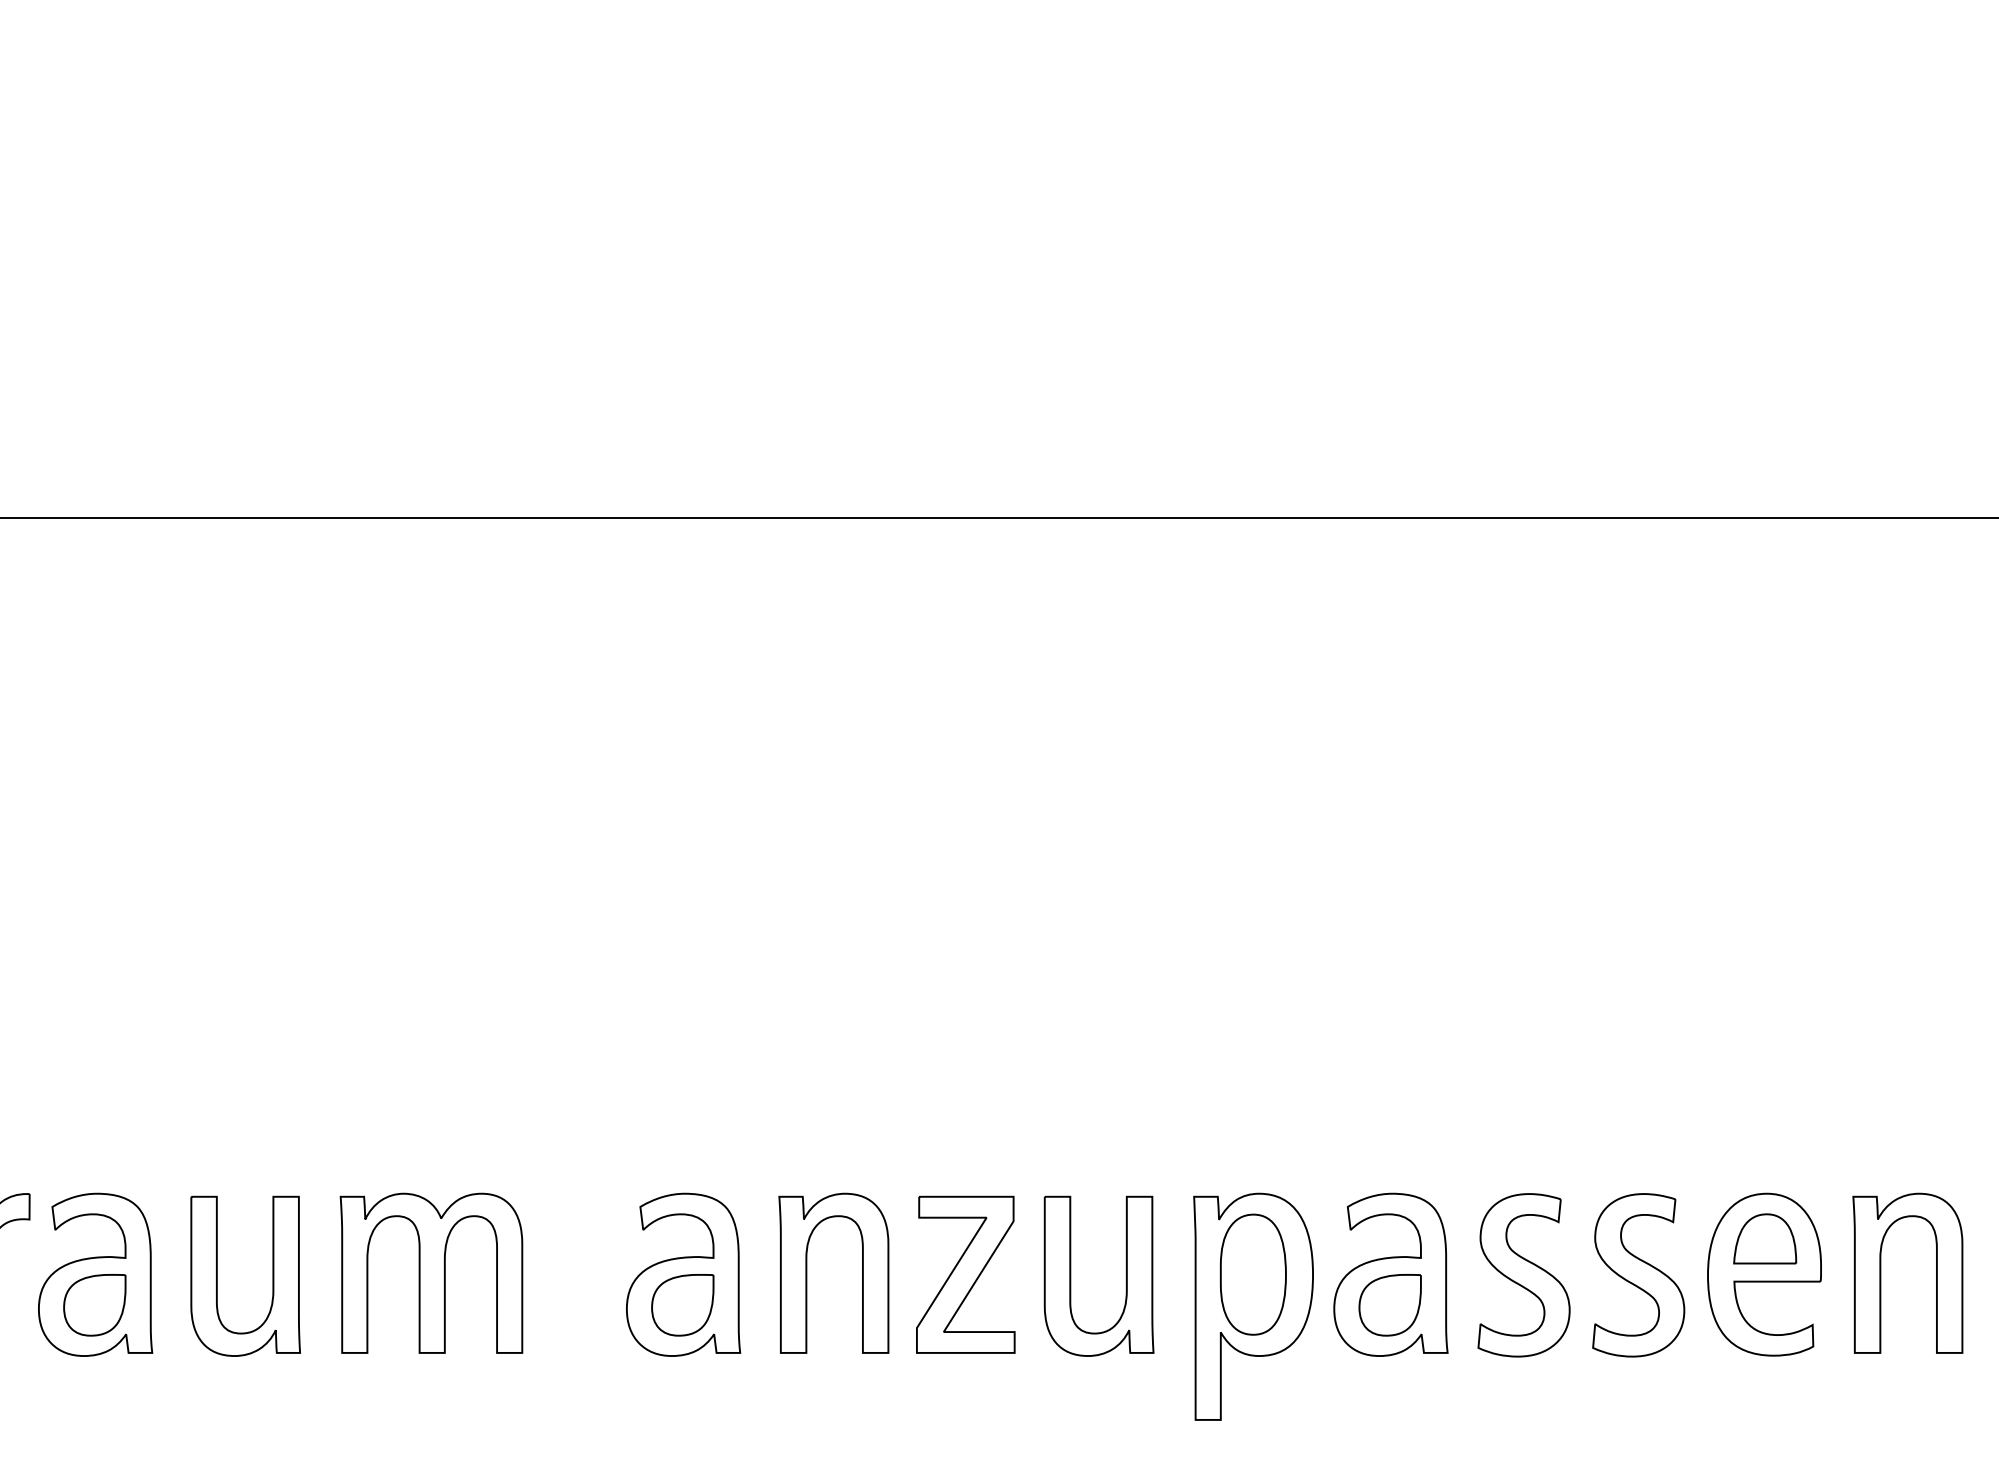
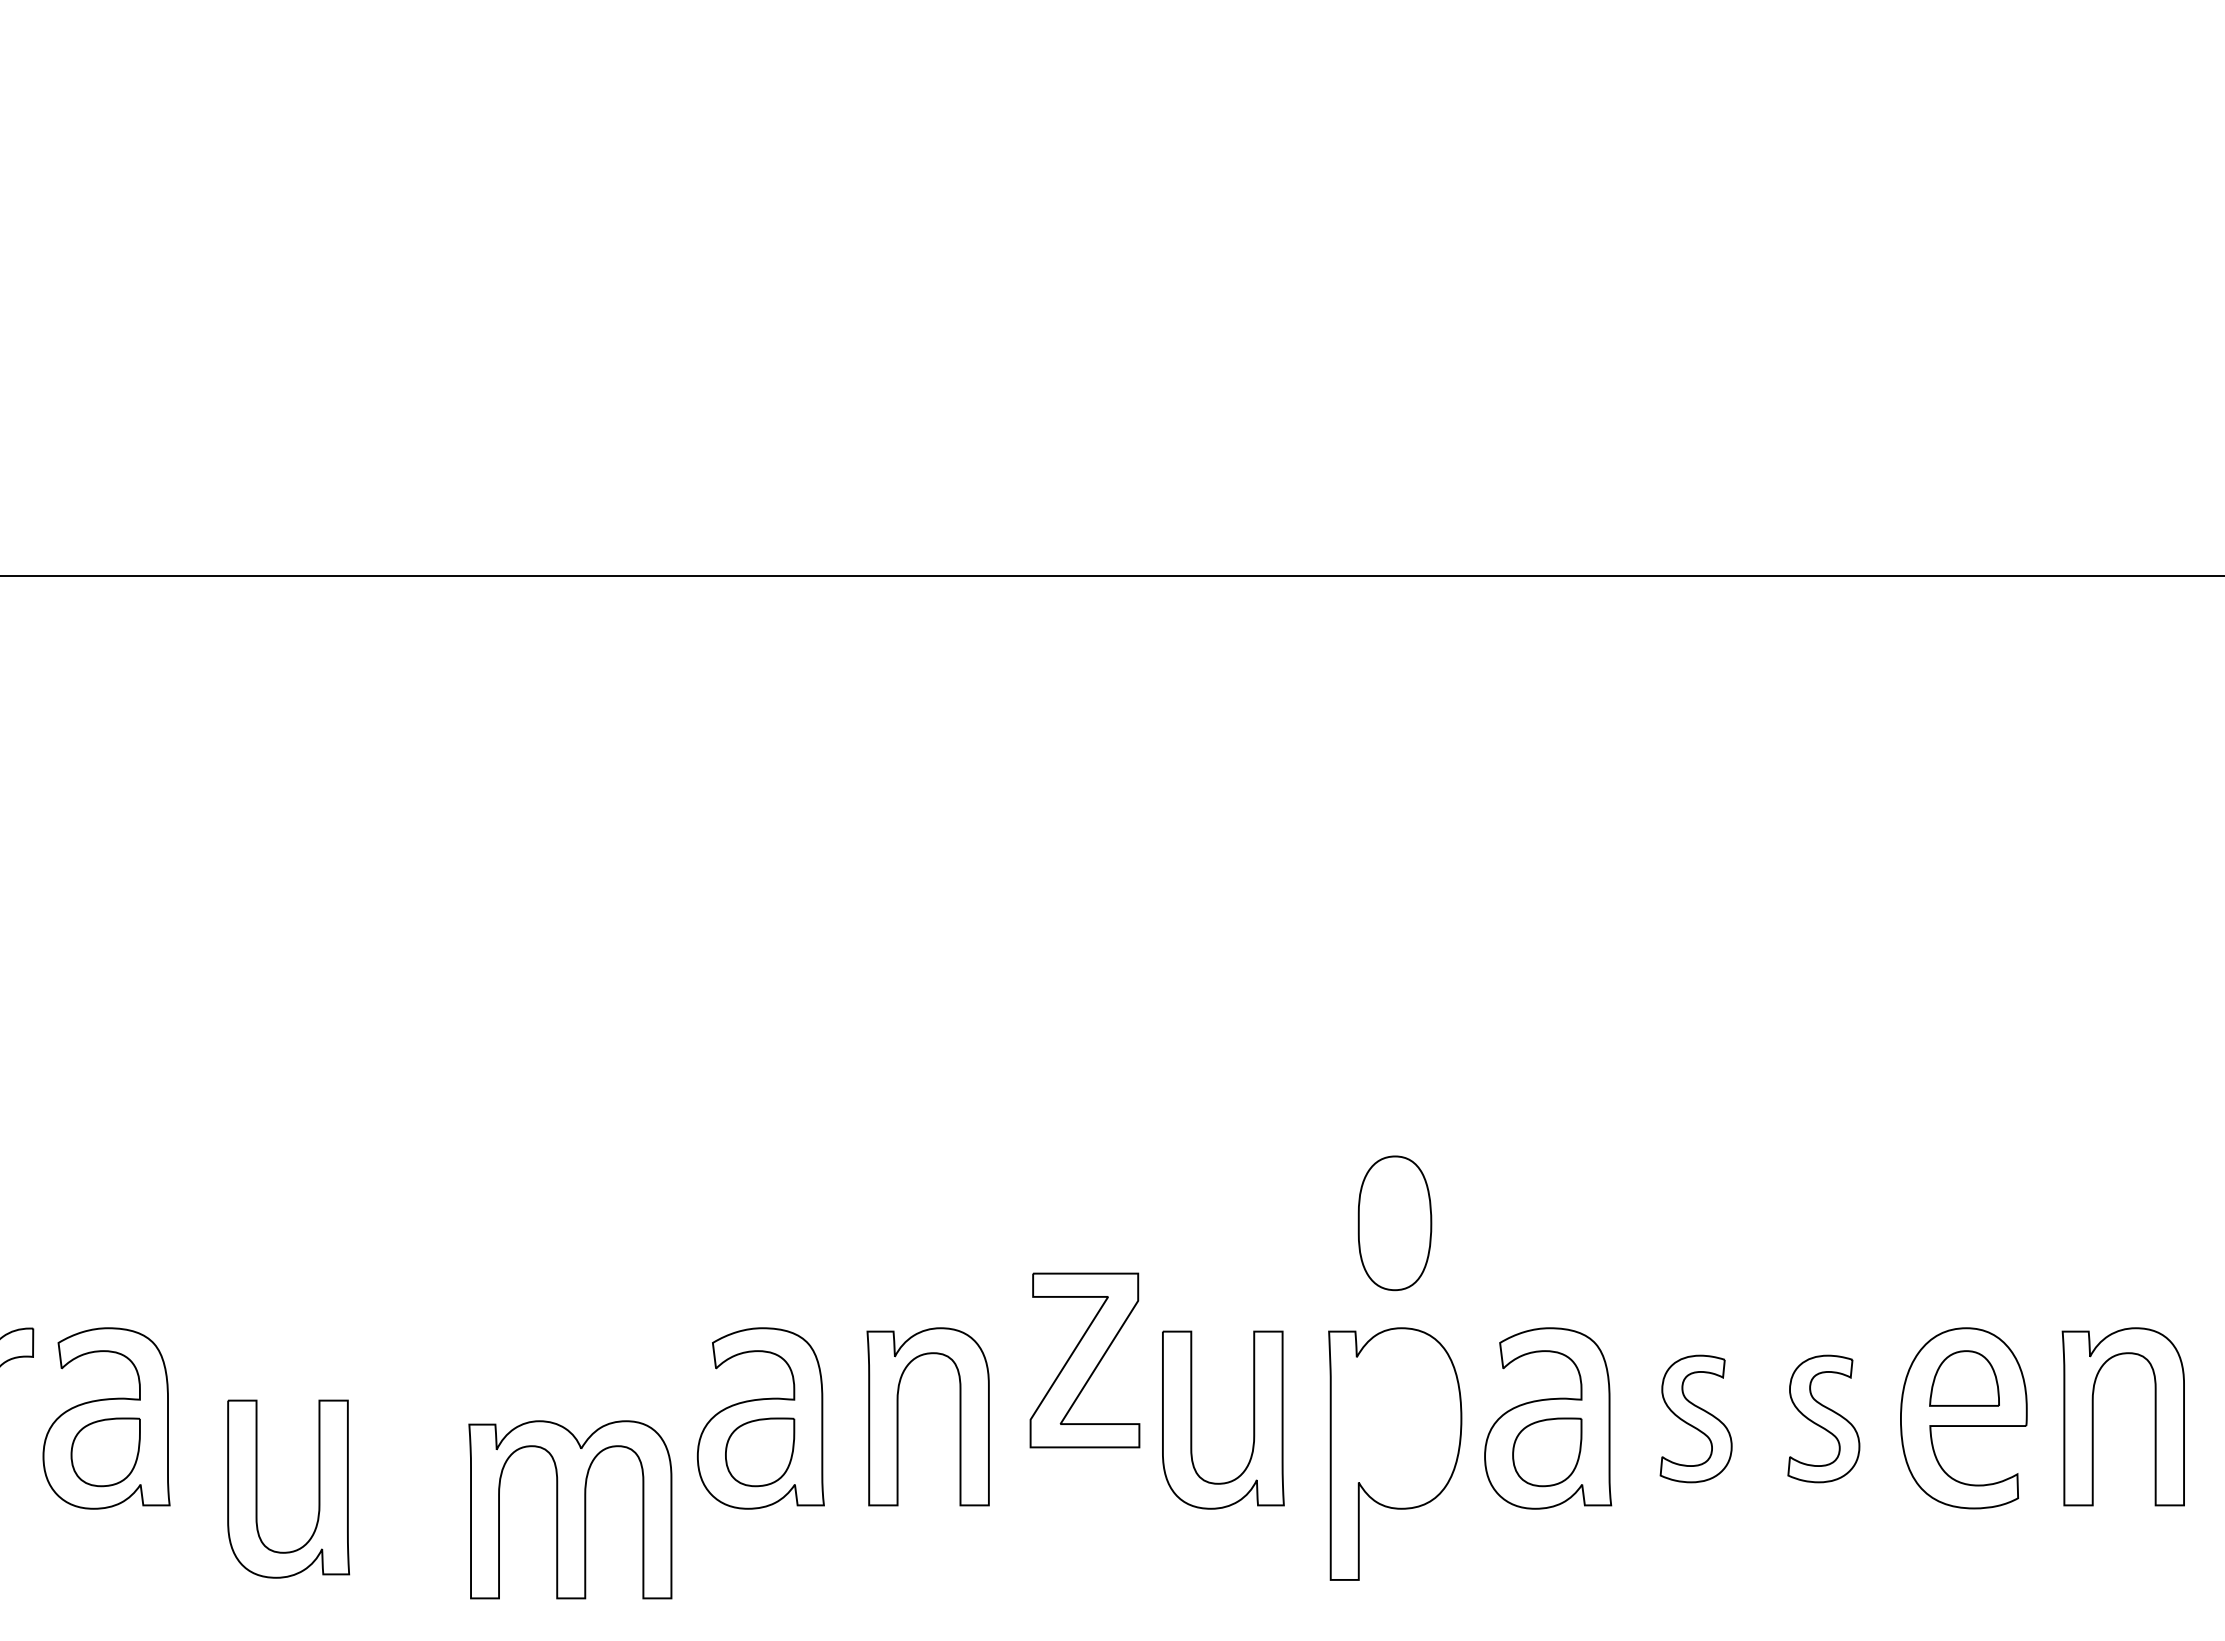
part: (431, 1273) -> (570, 1509), moved
part: (965, 1274) -> (1084, 1360), moved
part: (1252, 1274) -> (1394, 1223), moved
part: (1523, 1274) -> (1695, 1418), size x0.7
part: (1638, 1274) -> (1823, 1418), size x0.7
part: (272, 1275) -> (318, 1488), moved

